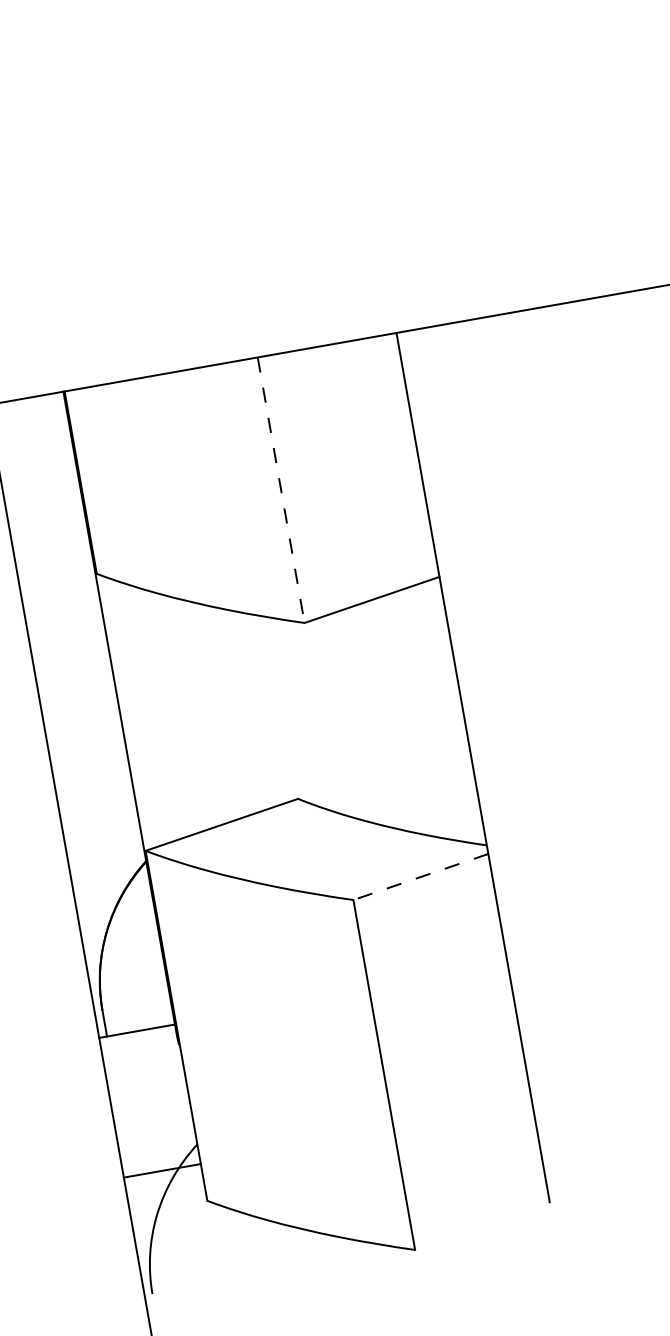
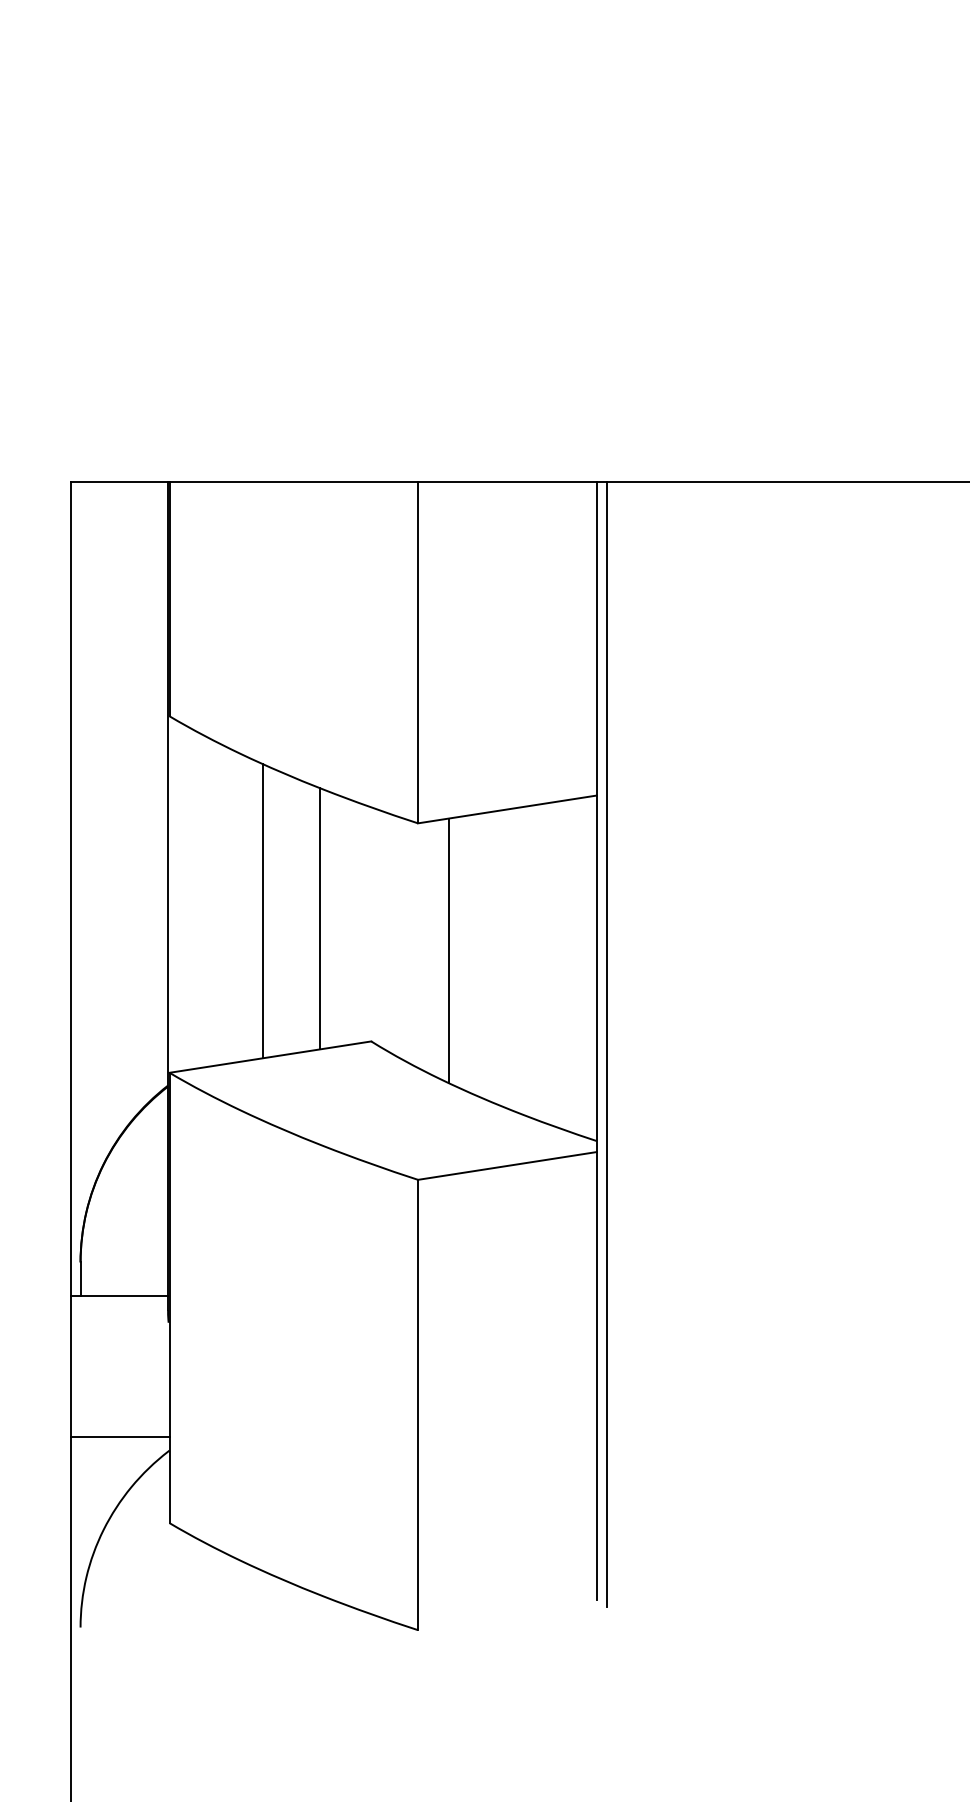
line: (281, 490) -> (418, 652), dashed -> solid
line: (241, 710) -> (320, 918), added
line: (196, 711) -> (263, 910), added
line: (346, 717) -> (449, 950), added
line: (481, 768) -> (606, 1043), added
line: (420, 877) -> (506, 1166), dashed -> solid
line: (161, 1170) -> (119, 1436), moved

